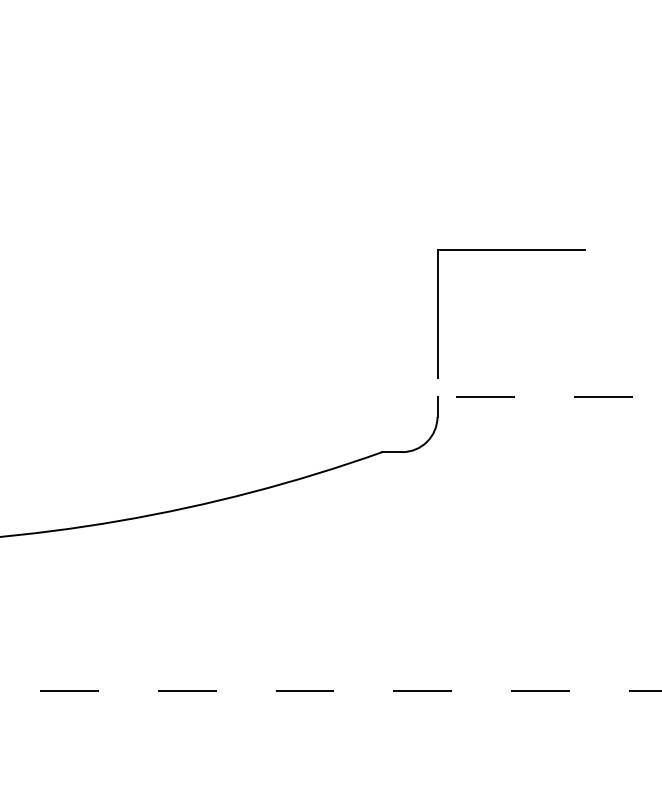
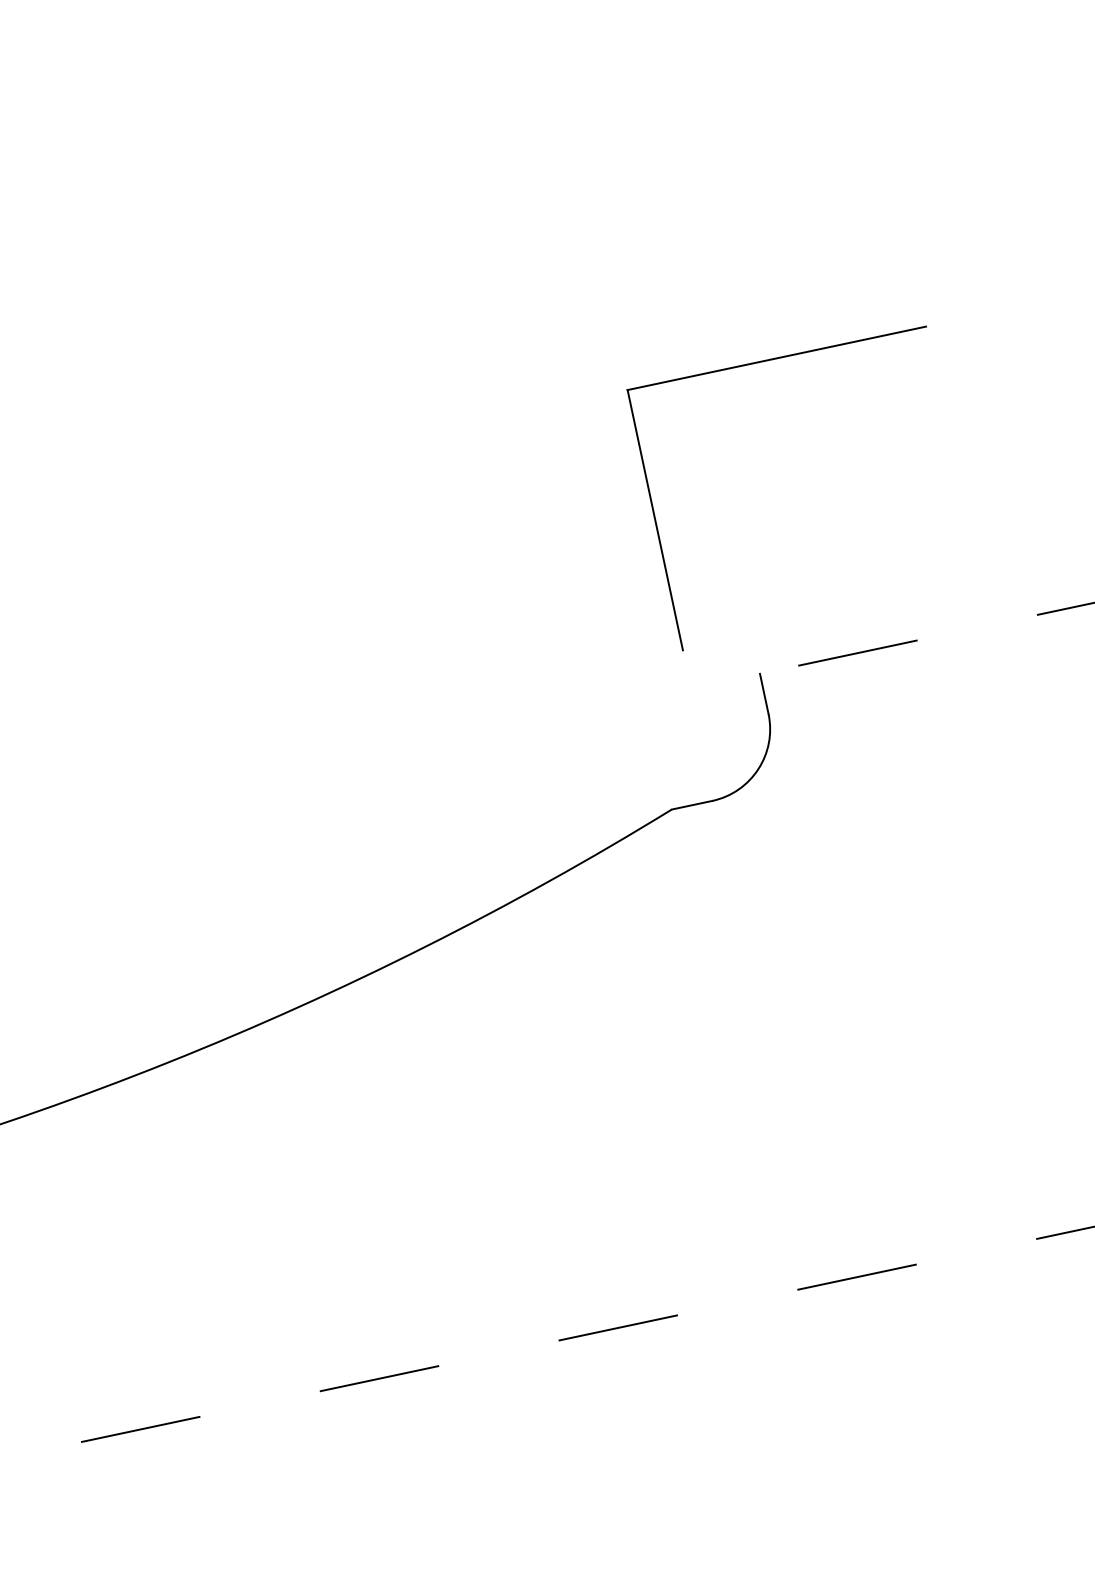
part: (511, 250) -> (777, 359), moved

